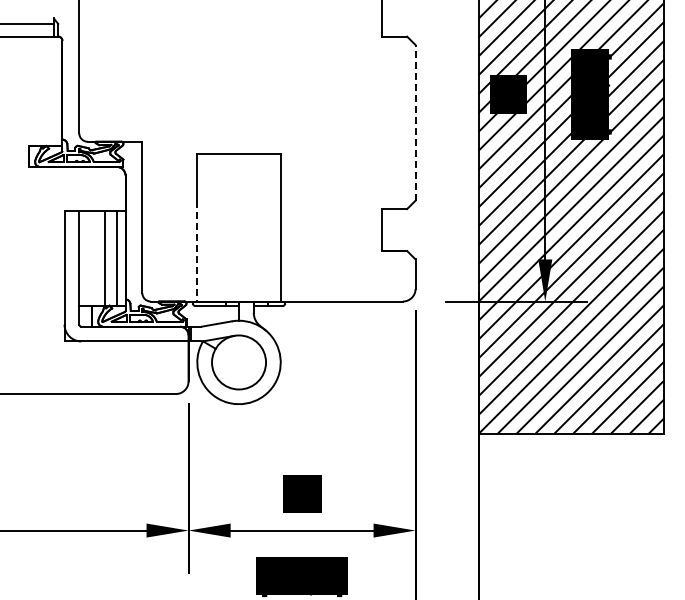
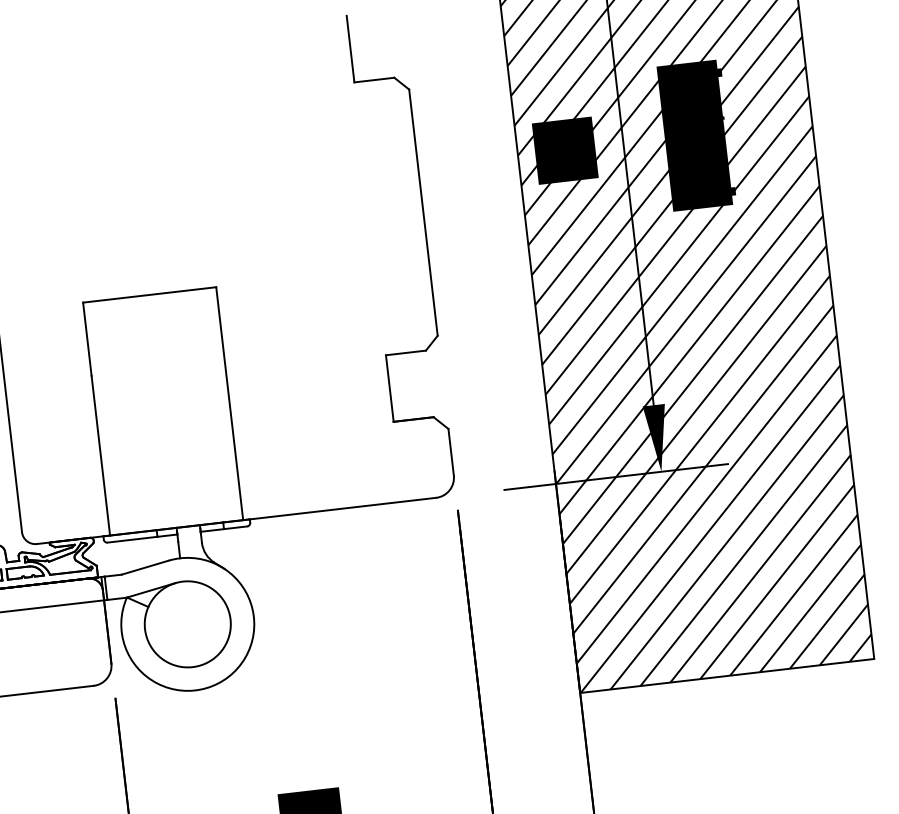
line: (415, 122) -> (423, 212), dashed -> solid
line: (196, 251) -> (100, 456), dashed -> solid

